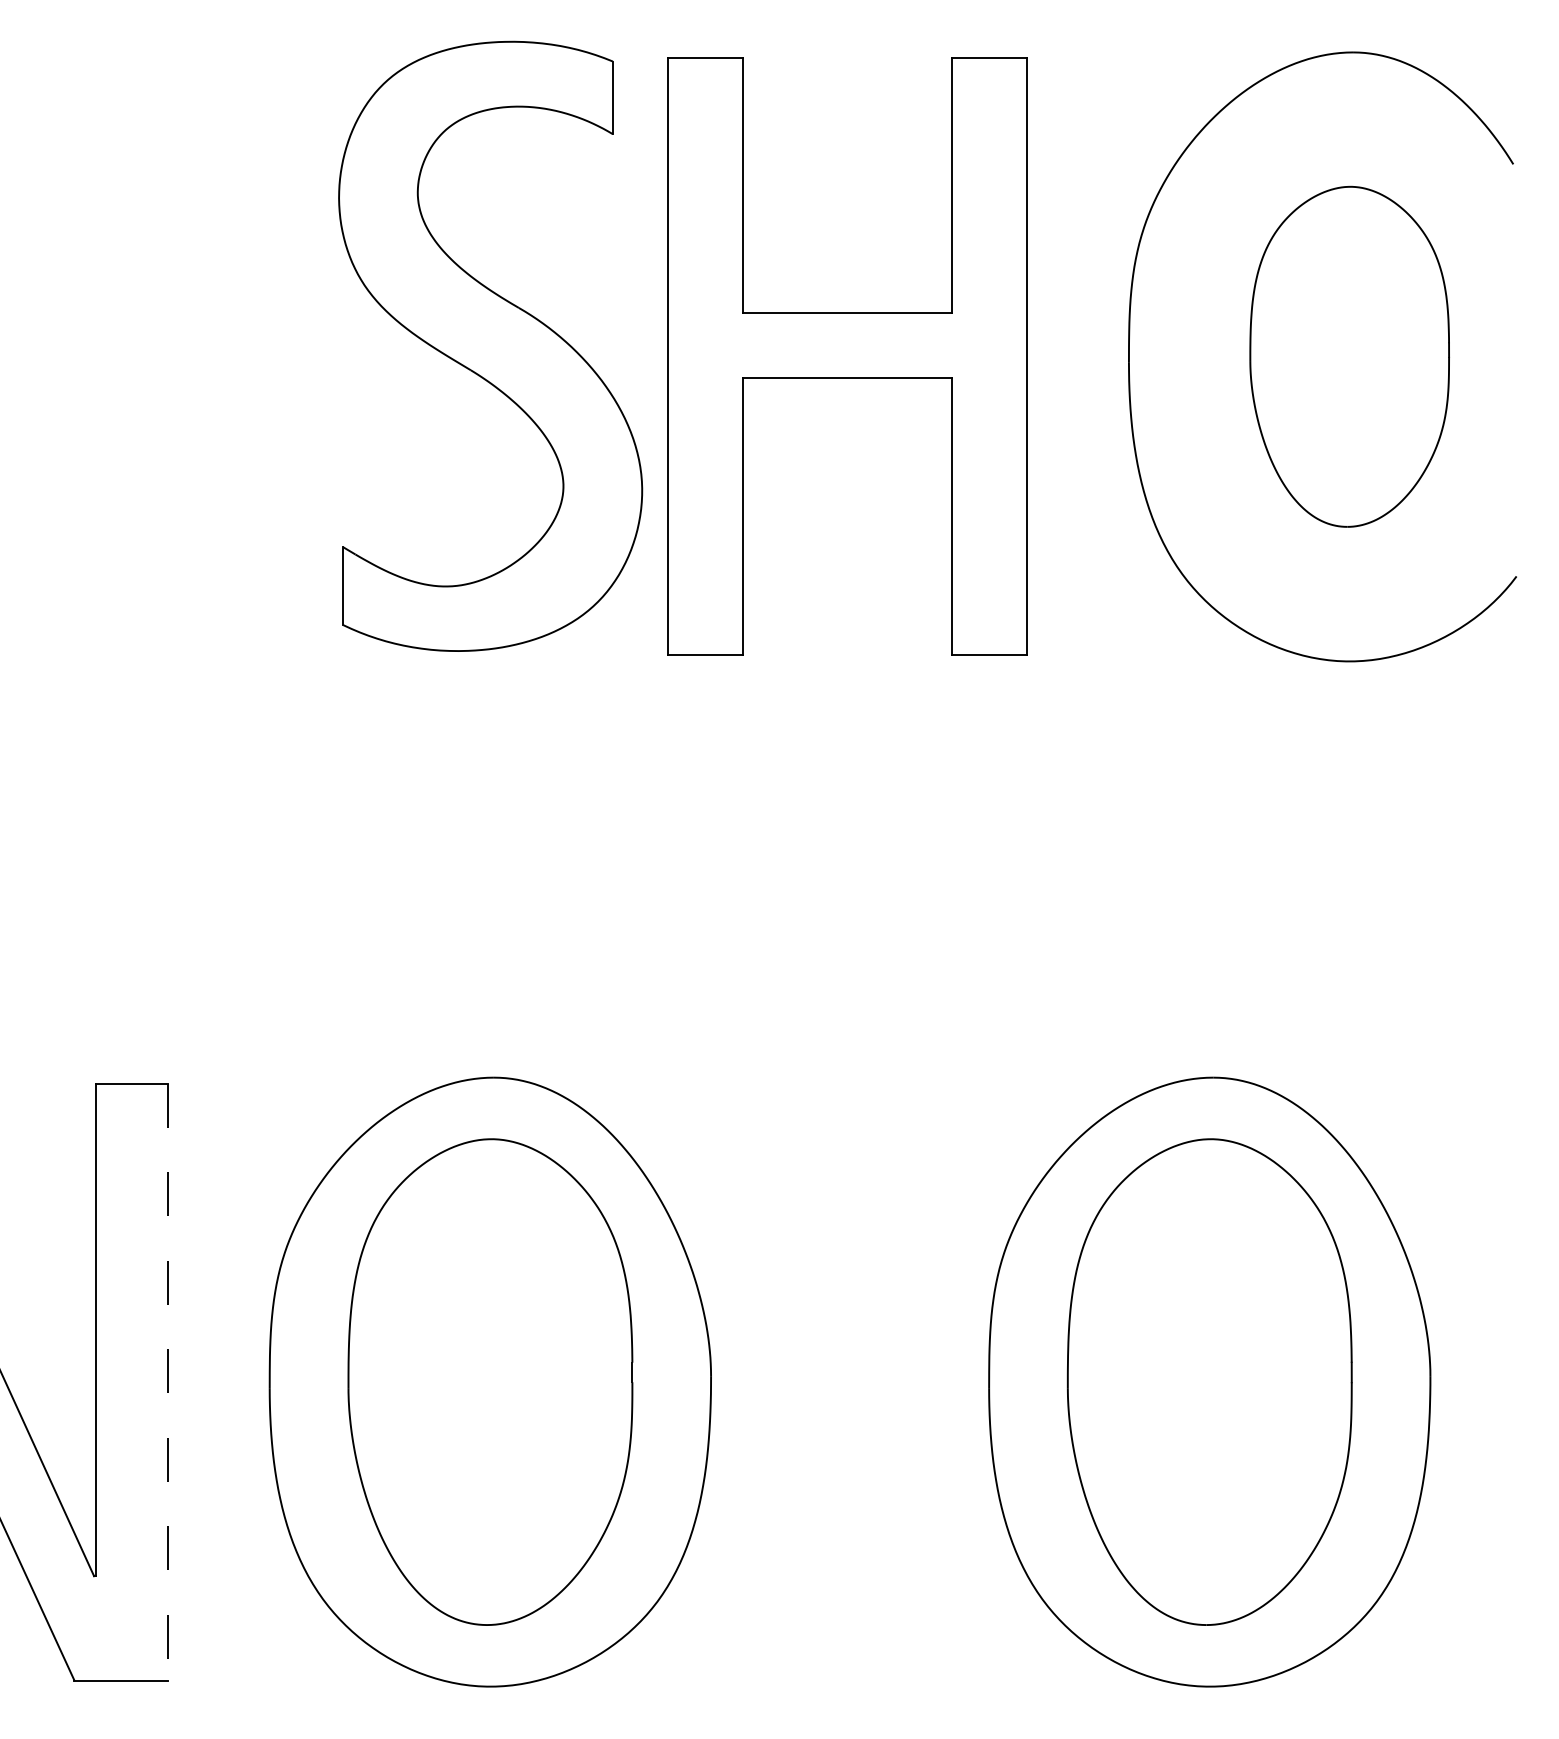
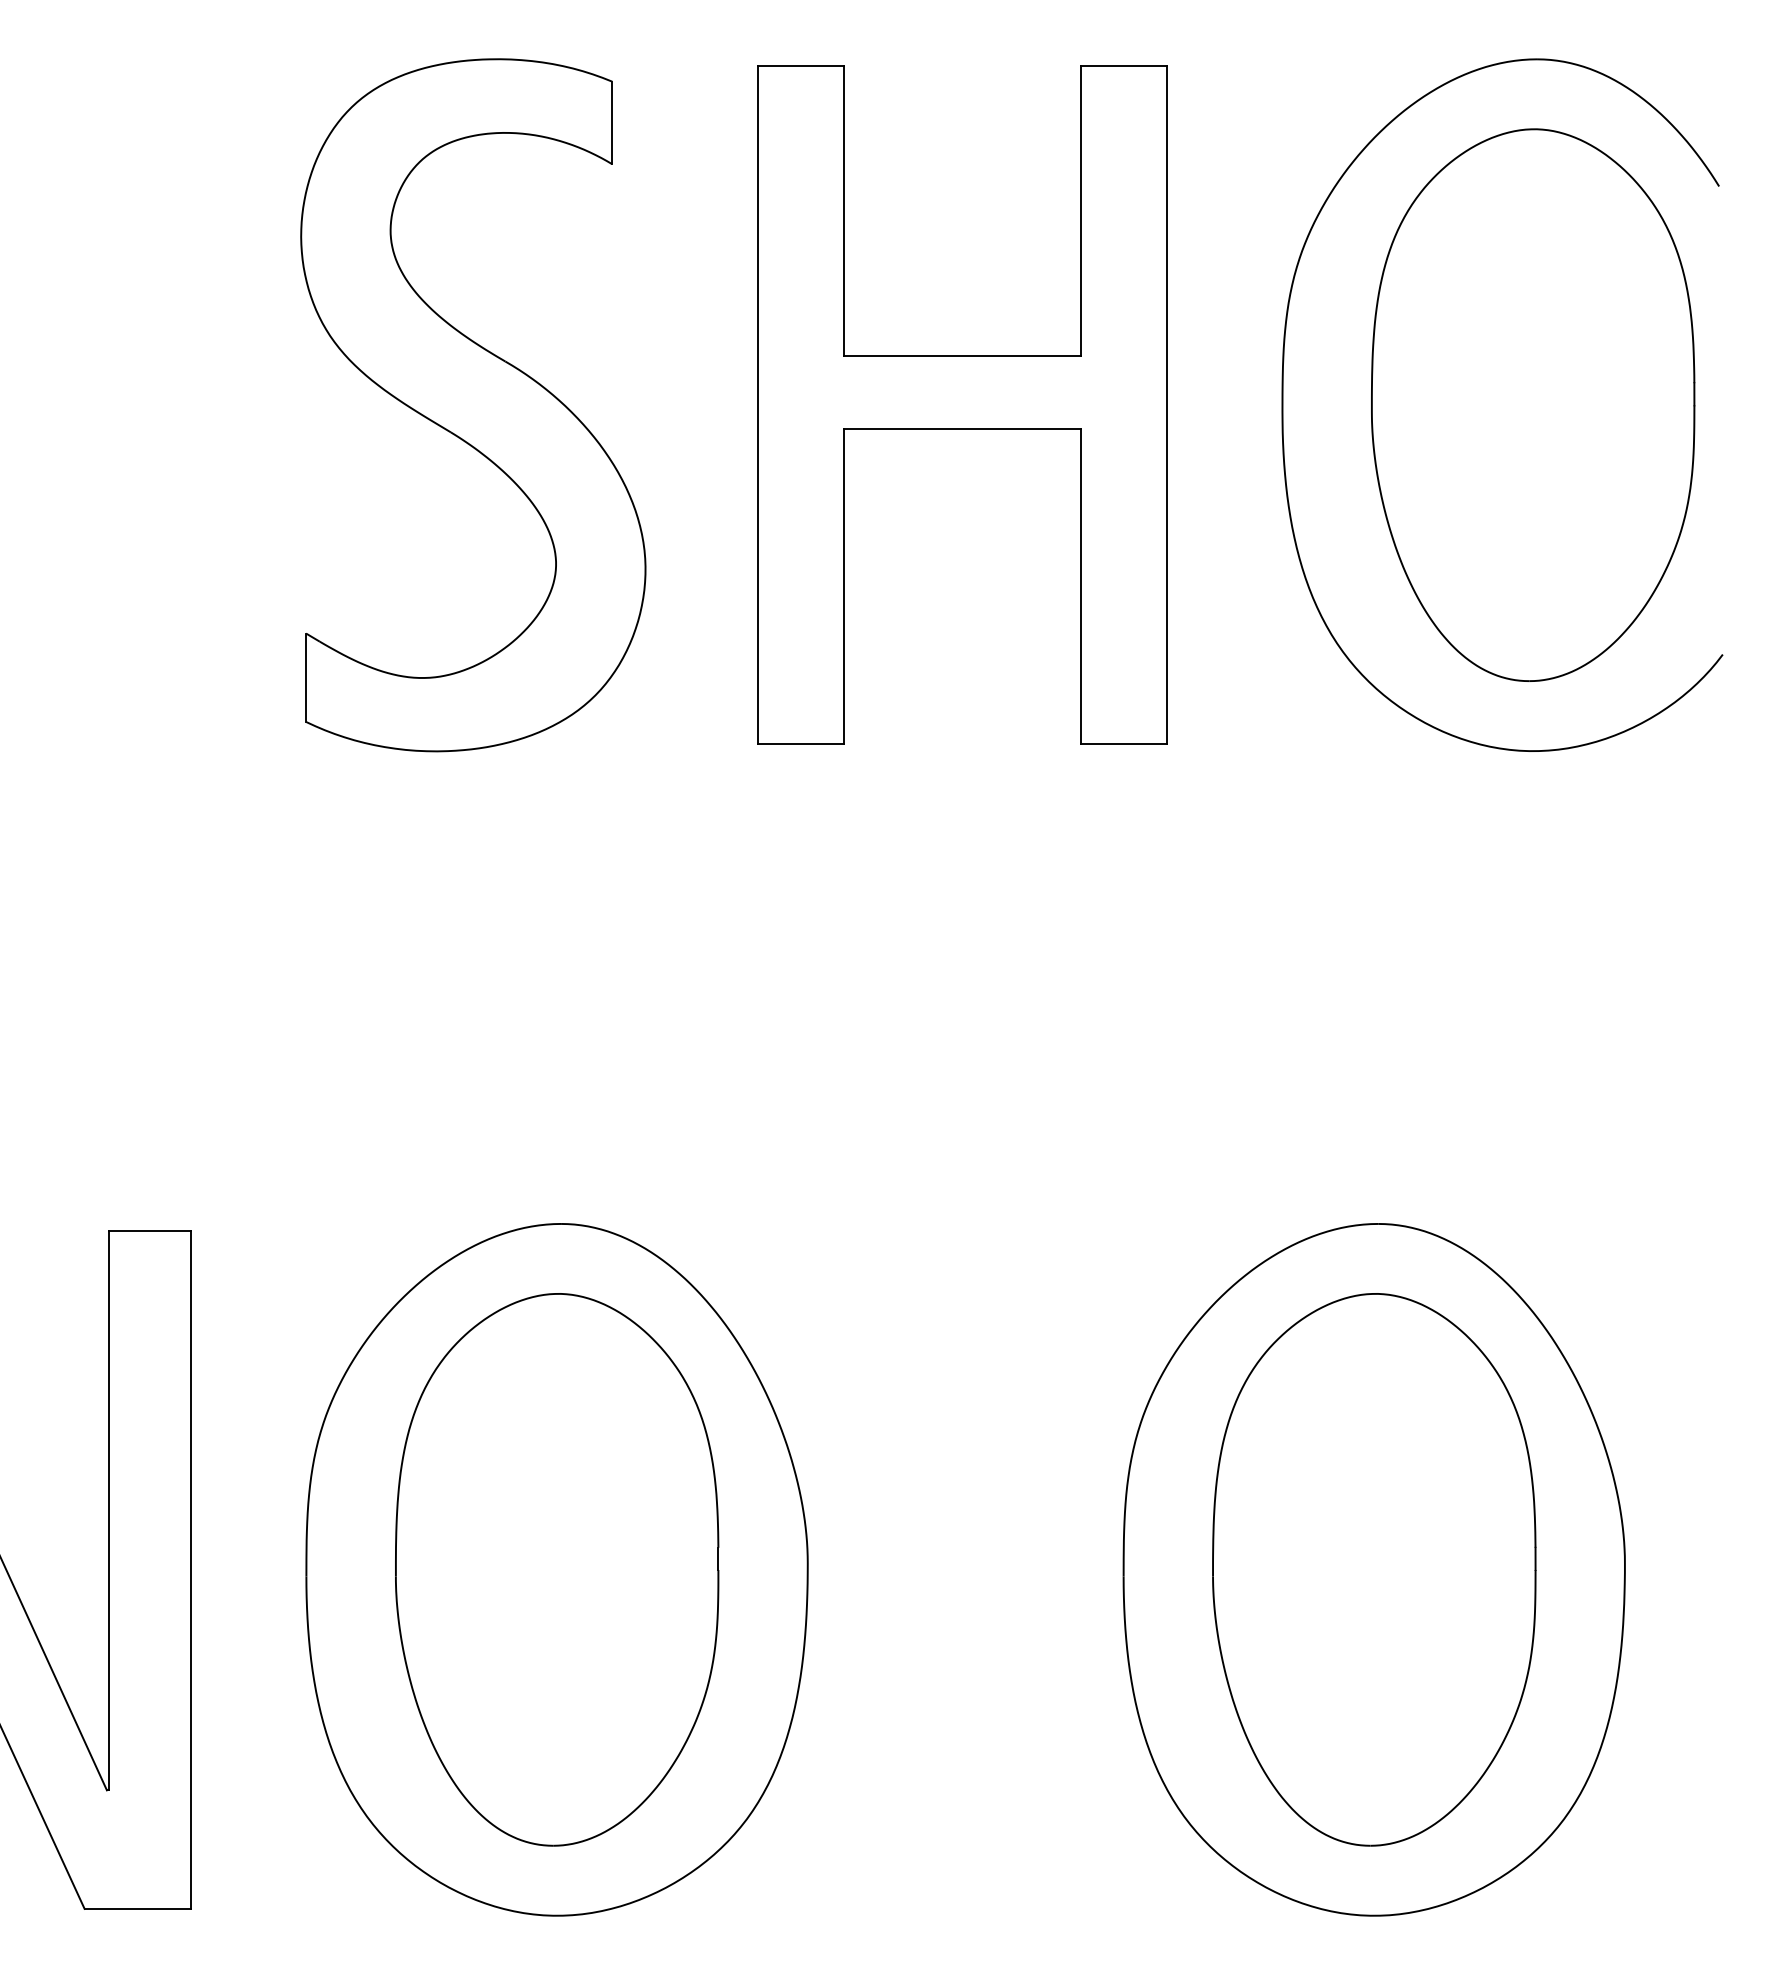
part: (490, 346) -> (473, 405), moved
part: (1349, 356) -> (1533, 404), size x1.43
line: (167, 1382) -> (190, 1570), dashed -> solid

